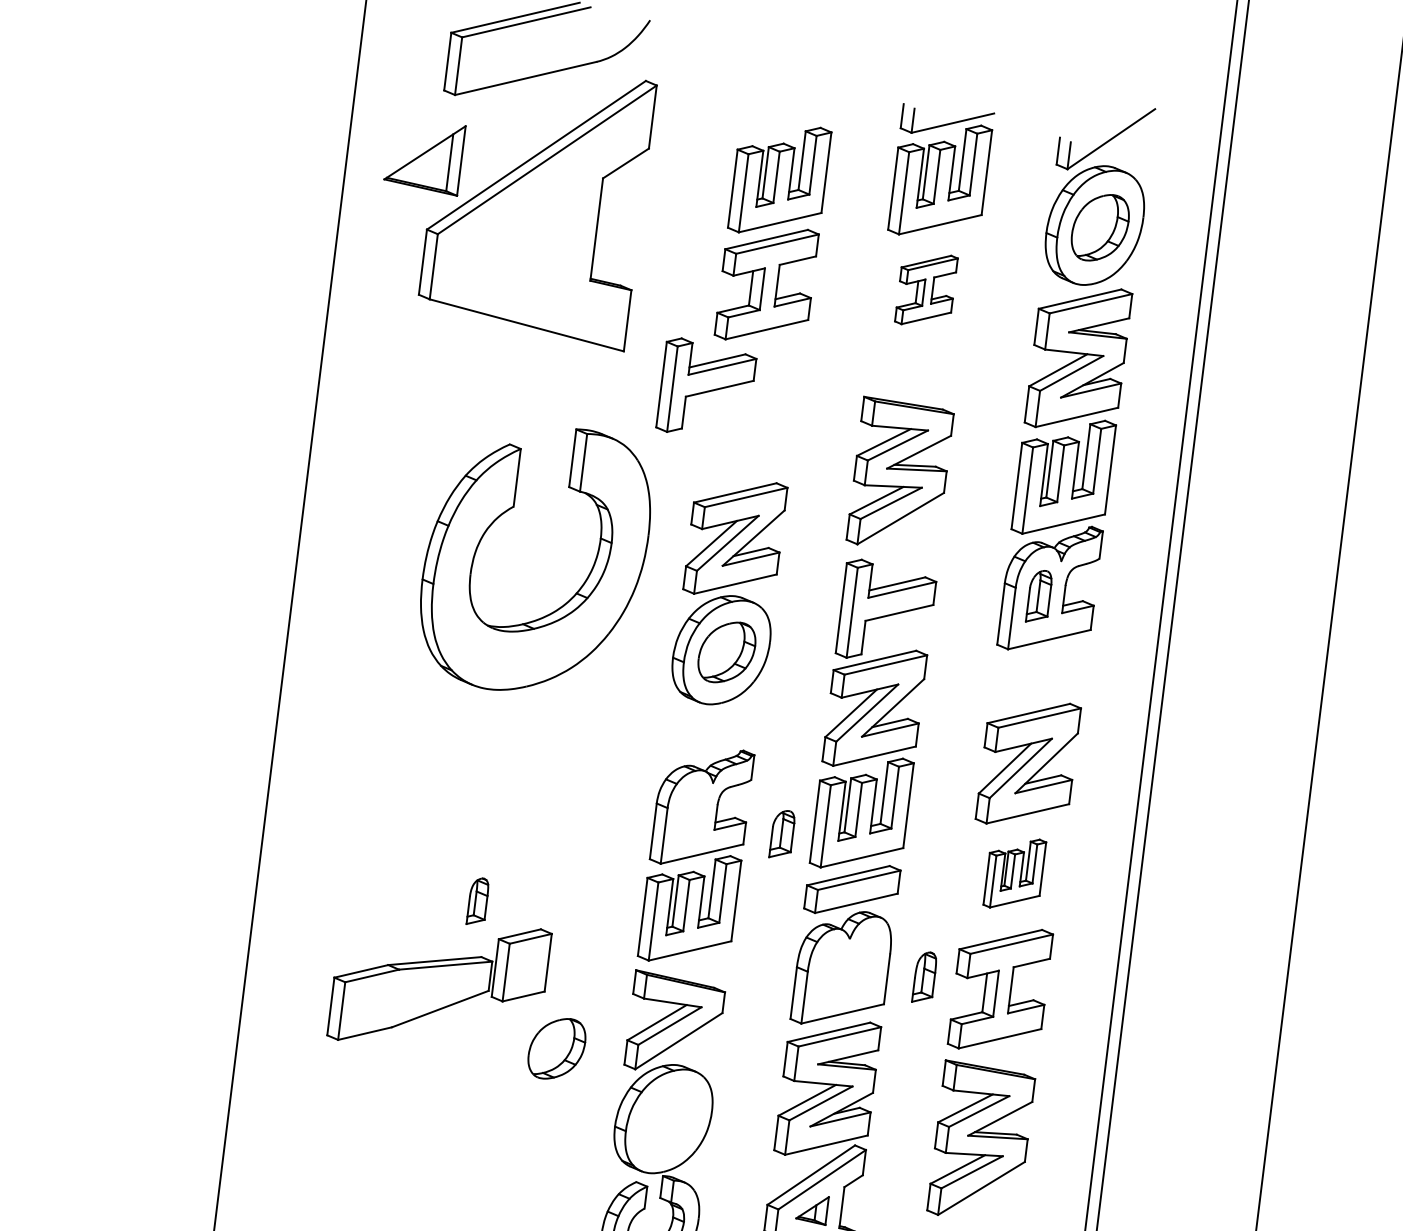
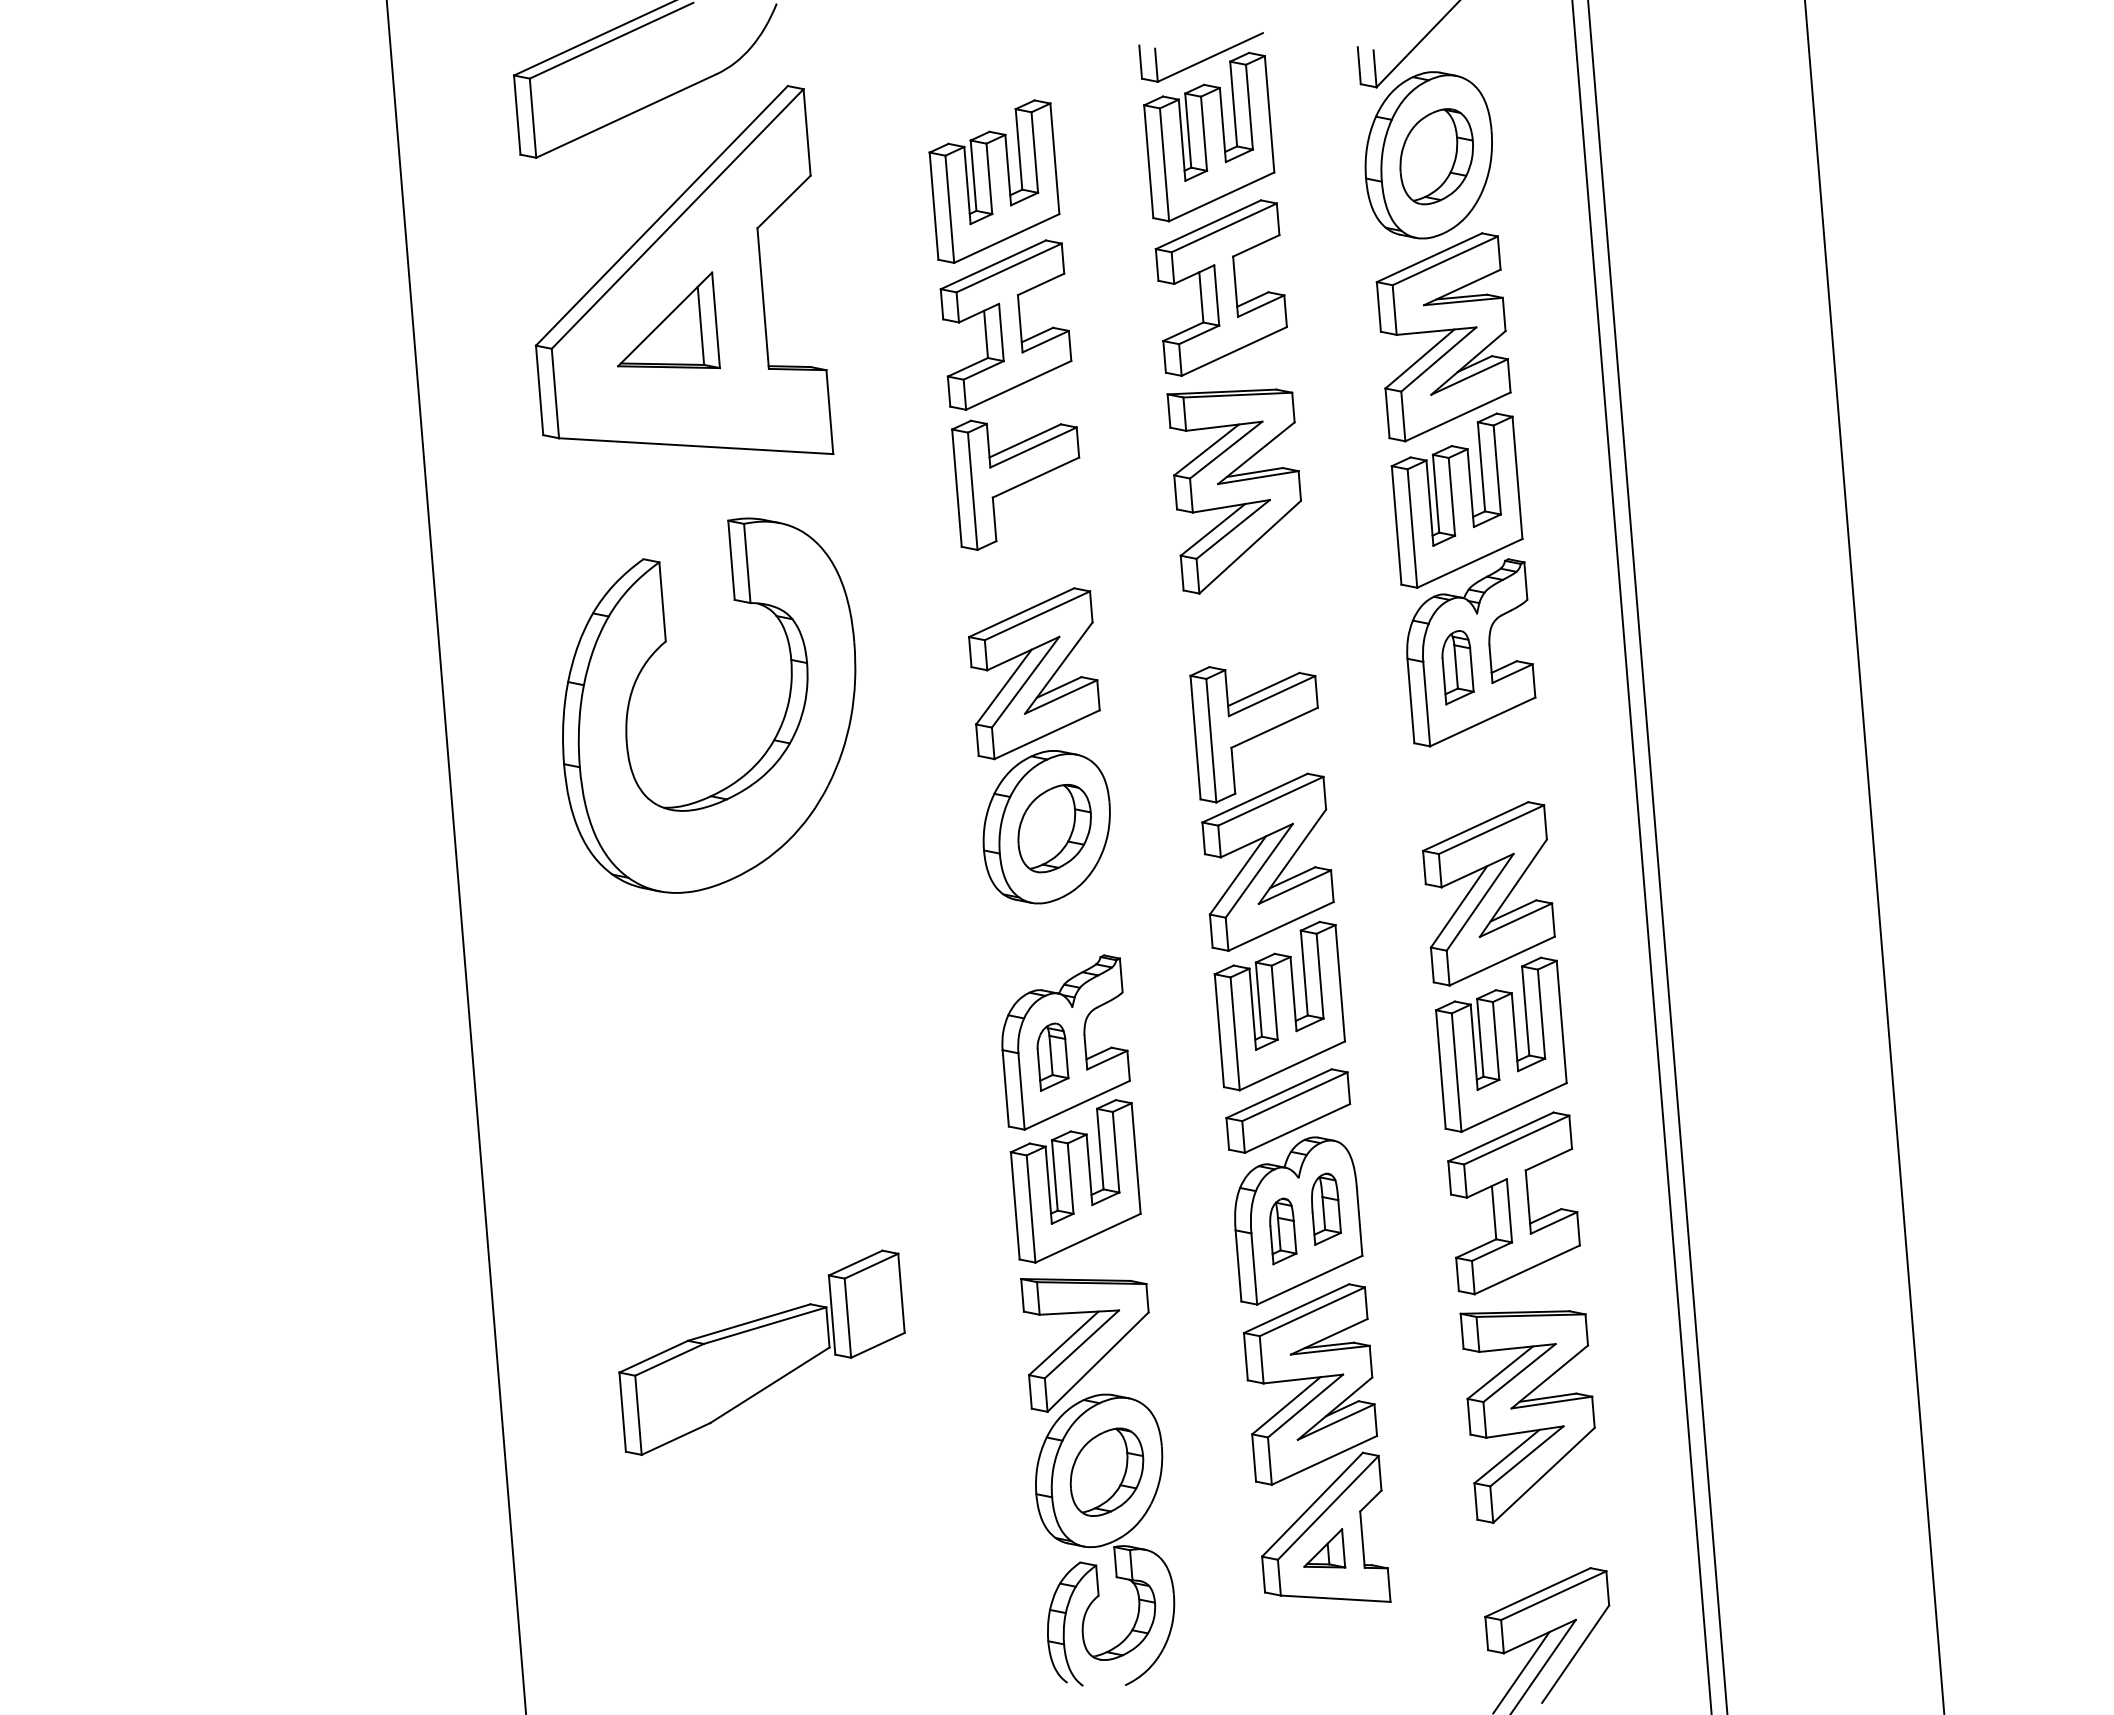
part: (427, 154) -> (668, 320), moved
part: (925, 289) -> (1220, 287), size x1.67
part: (704, 390) -> (1015, 484), moved
part: (897, 476) -> (1234, 491), moved
part: (575, 593) -> (772, 740), moved
part: (782, 834) -> (1052, 1056), moved
part: (1014, 873) -> (1501, 1044), size x1.67
part: (478, 902) -> (1283, 1231), moved
part: (925, 977) -> (1326, 1208), moved
part: (556, 1048) -> (1106, 1471), moved

